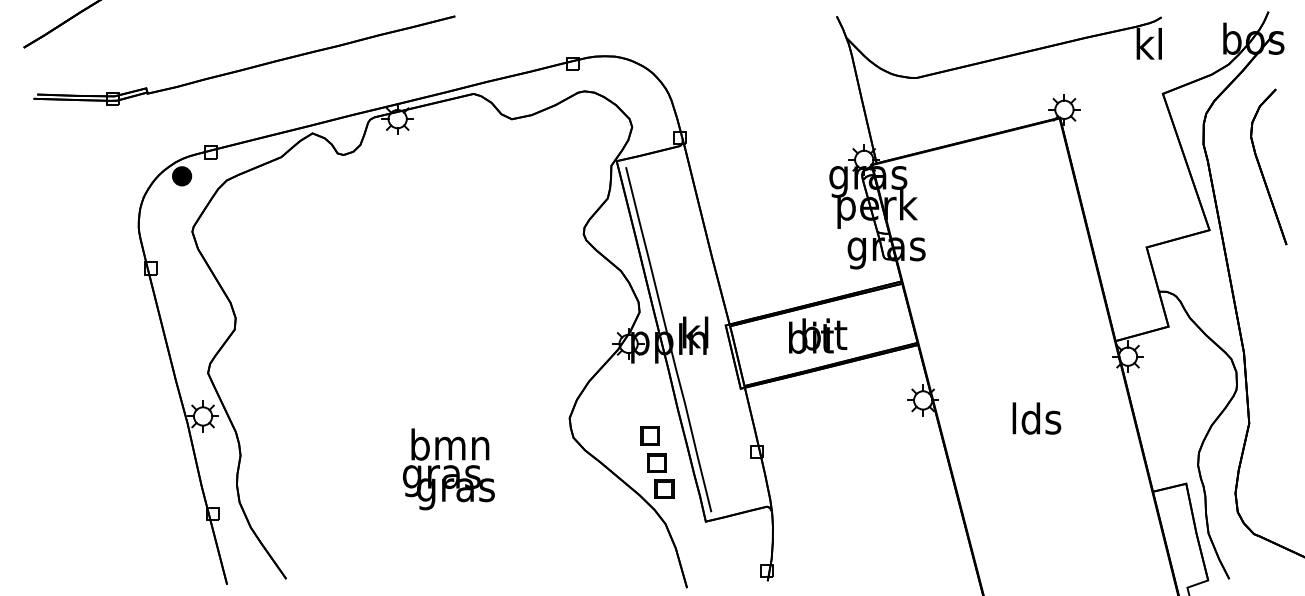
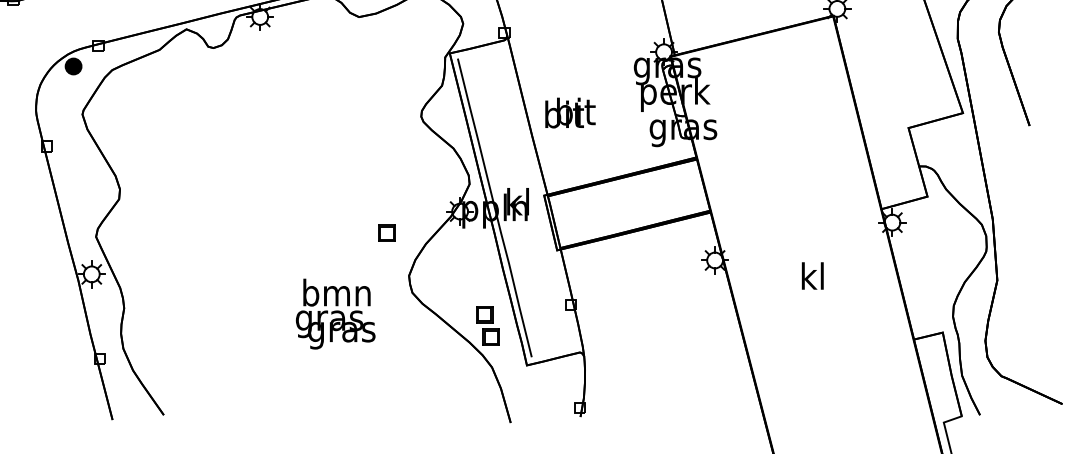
text: (818, 335) -> (570, 112), moved
text: (1036, 418) -> (813, 276), lds -> kl
part: (649, 435) -> (386, 232), moved
text: (448, 469) -> (335, 314), moved

